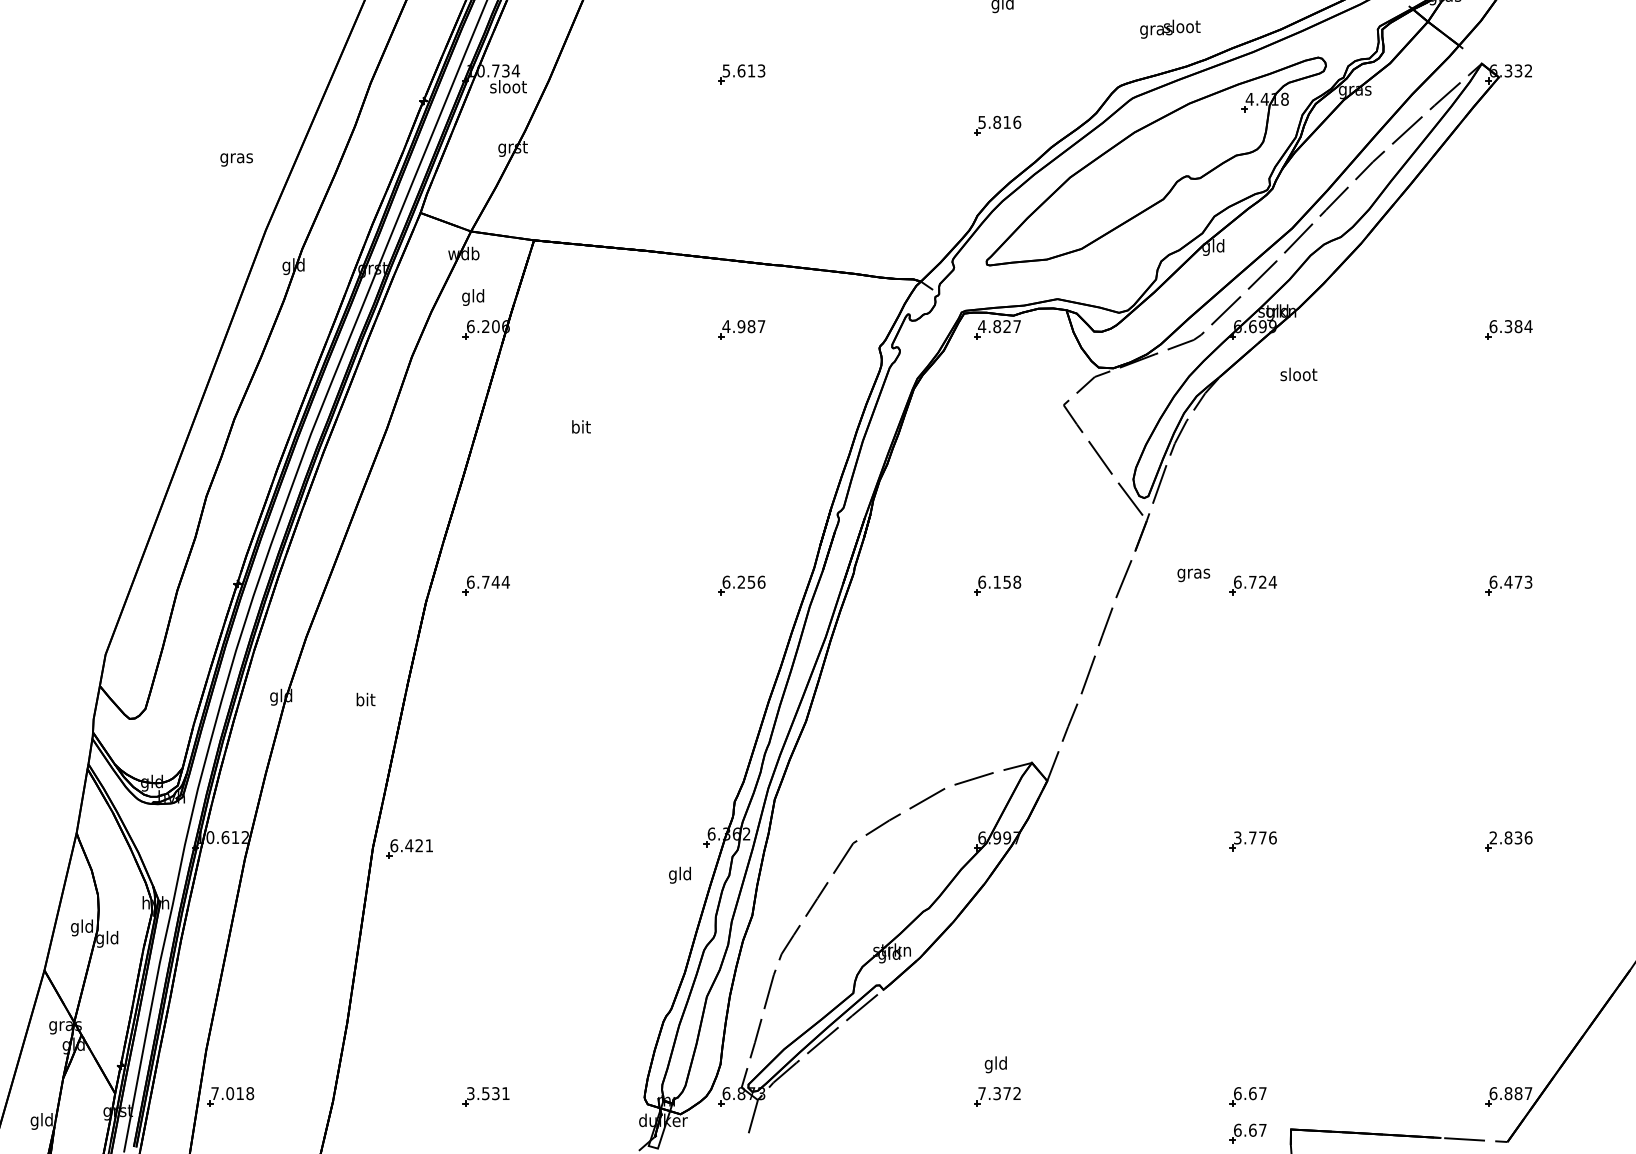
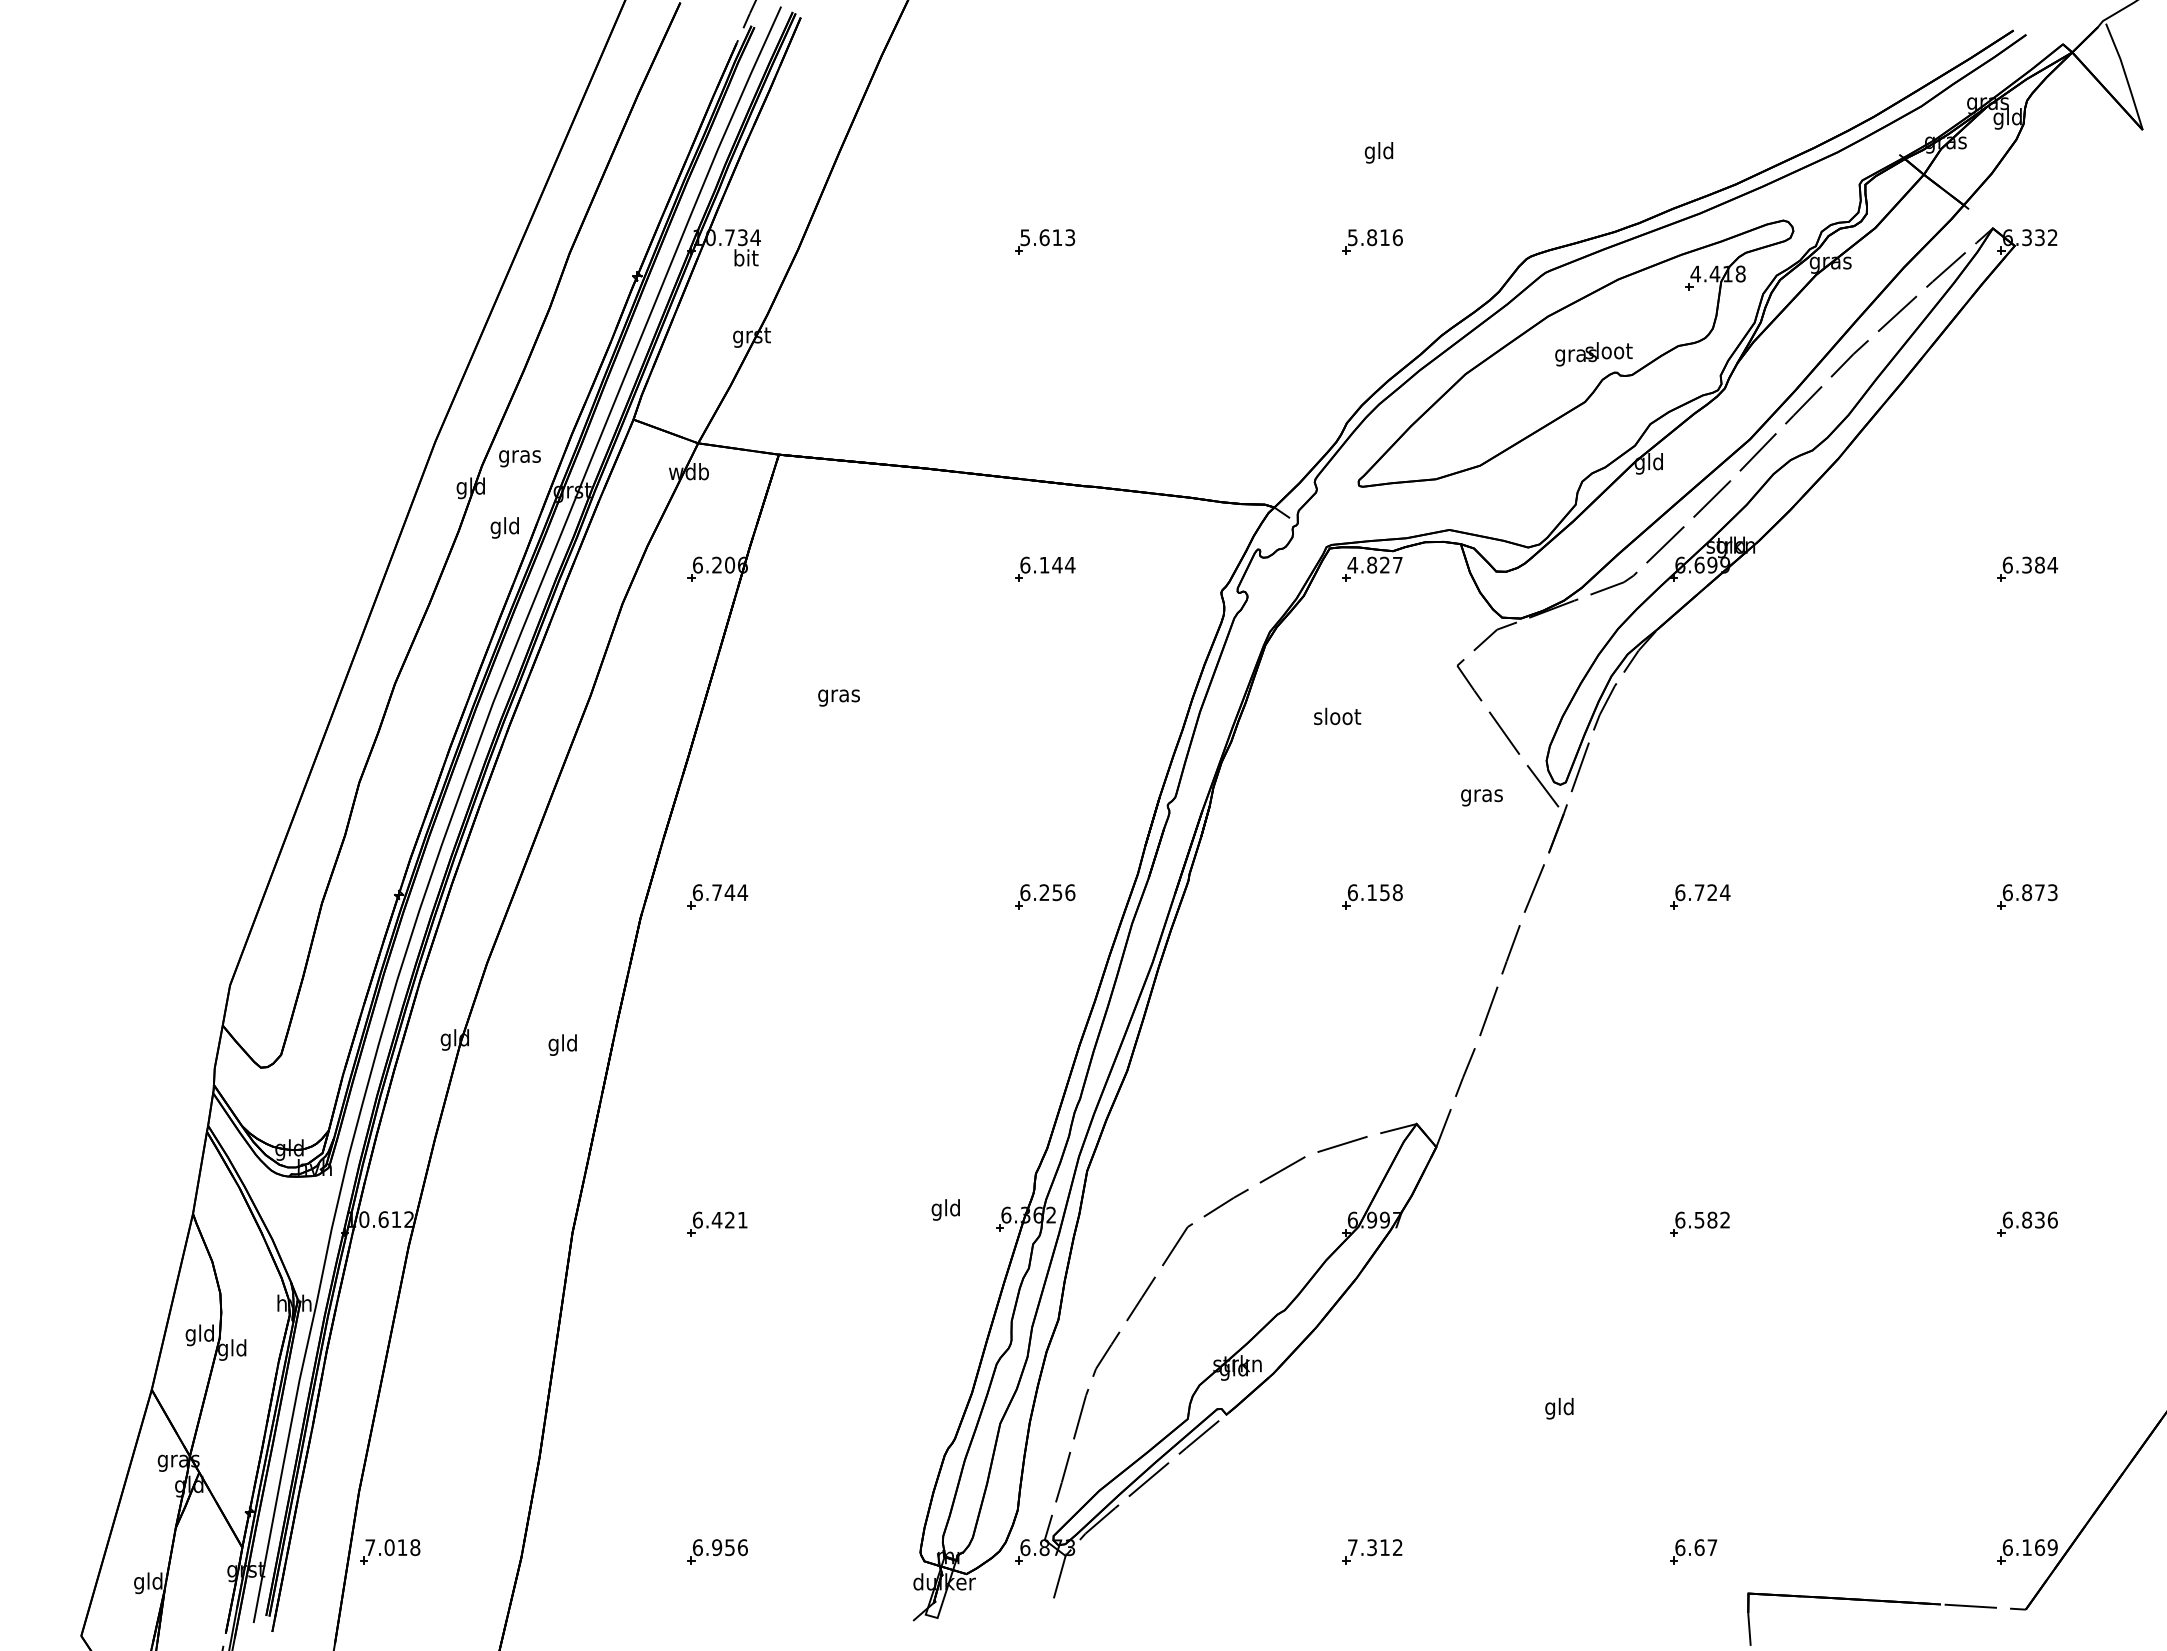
text: (1170, 29) -> (1593, 354), moved
text: (507, 86) -> (745, 257), sloot -> bit
part: (997, 125) -> (1372, 241), moved
text: (236, 159) -> (519, 458), moved
text: (472, 297) -> (504, 527), moved
text: (743, 326) -> (1047, 564), 4.987 -> 6.144
text: (1298, 374) -> (1337, 716), moved
text: (580, 428) -> (838, 695), bit -> gras
text: (1193, 575) -> (1481, 797), moved
text: (1508, 582) -> (2026, 892), 6.473 -> 6.873
text: (365, 700) -> (562, 1044), bit -> gld
text: (1255, 837) -> (1702, 1219), 3.776 -> 6.582
text: (1493, 837) -> (2007, 1219), 2.836 -> 6.836
part: (409, 848) -> (717, 1223), moved
text: (679, 874) -> (945, 1209), moved
text: (995, 1064) -> (1559, 1408), moved
text: (488, 1093) -> (720, 1547), 3.531 -> 6.956
text: (1006, 1093) -> (1384, 1547), 7.372 -> 7.312
text: (1518, 1093) -> (2039, 1547), 6.887 -> 6.169
part: (1248, 1133) -> (1693, 1598), removed

